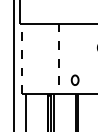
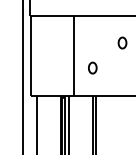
line: (21, 58) -> (31, 55), dashed -> solid
line: (58, 59) -> (73, 56), dashed -> solid
part: (74, 79) -> (92, 67), moved

